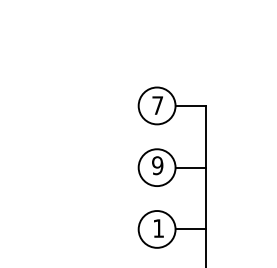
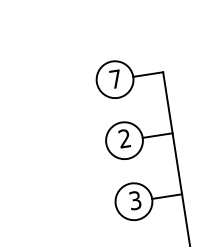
text: (157, 165) -> (124, 138), 9 -> 2
text: (158, 228) -> (135, 200), 1 -> 3

